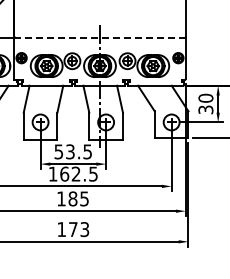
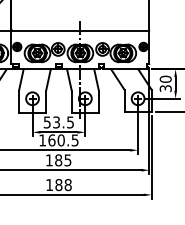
line: (100, 37) -> (80, 30), dashed -> solid
text: (75, 173) -> (60, 139), 162.5 -> 160.5
text: (78, 229) -> (63, 185), 173 -> 188

